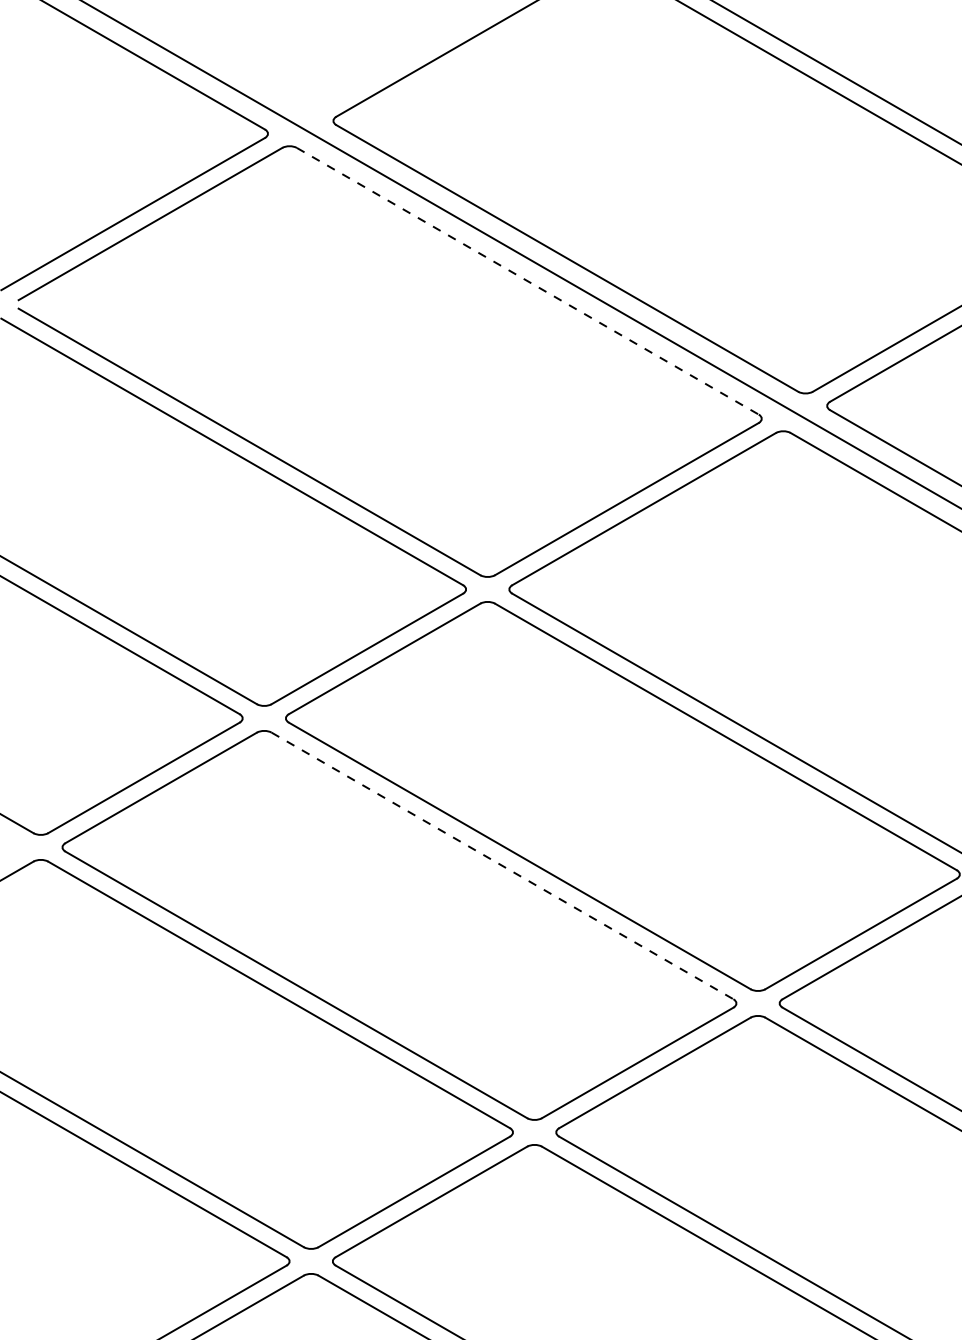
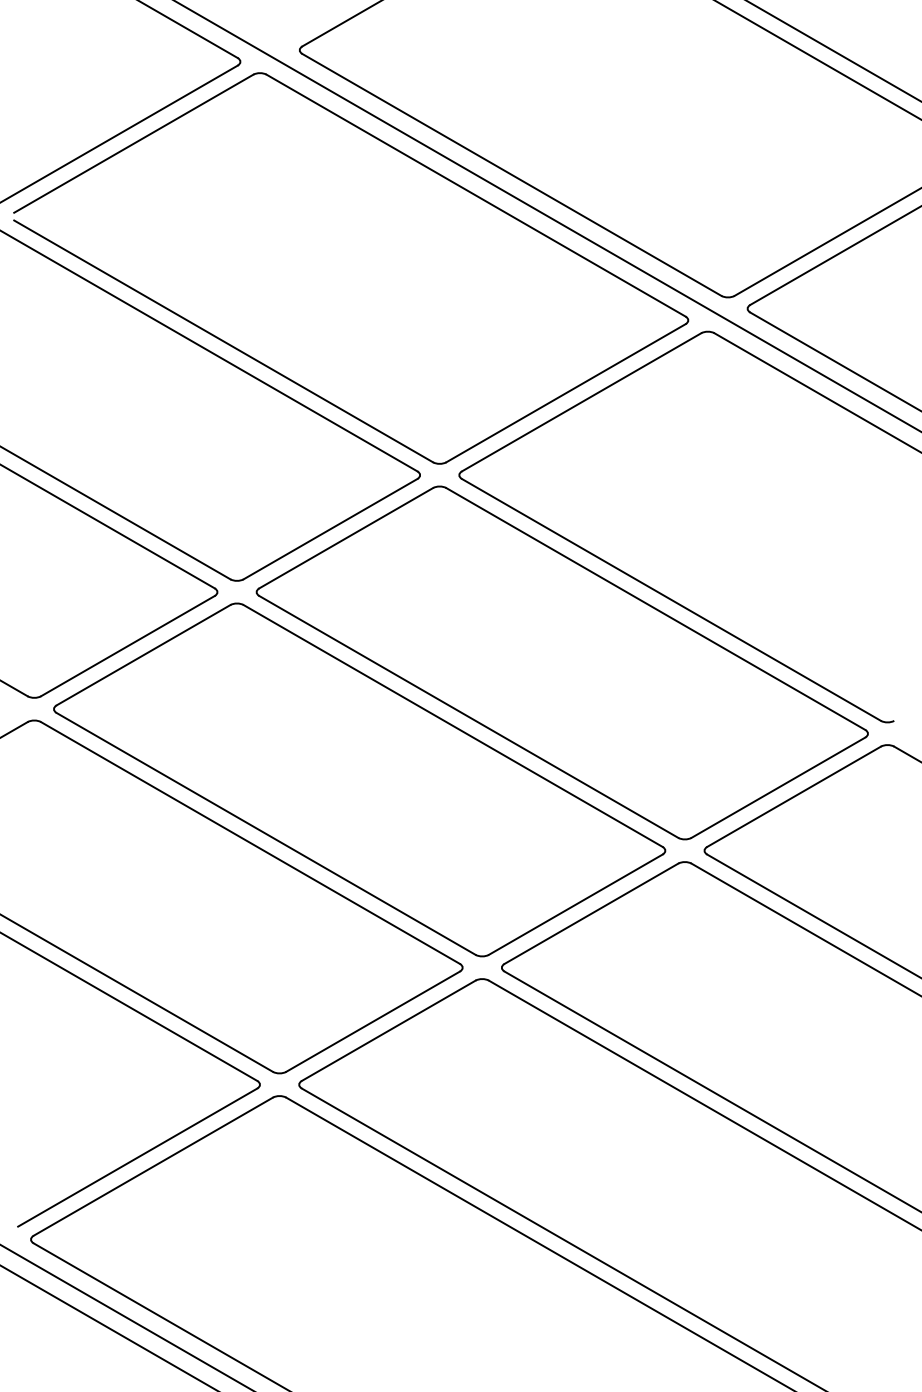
line: (528, 281) -> (476, 195), dashed -> solid
line: (502, 866) -> (453, 726), dashed -> solid

